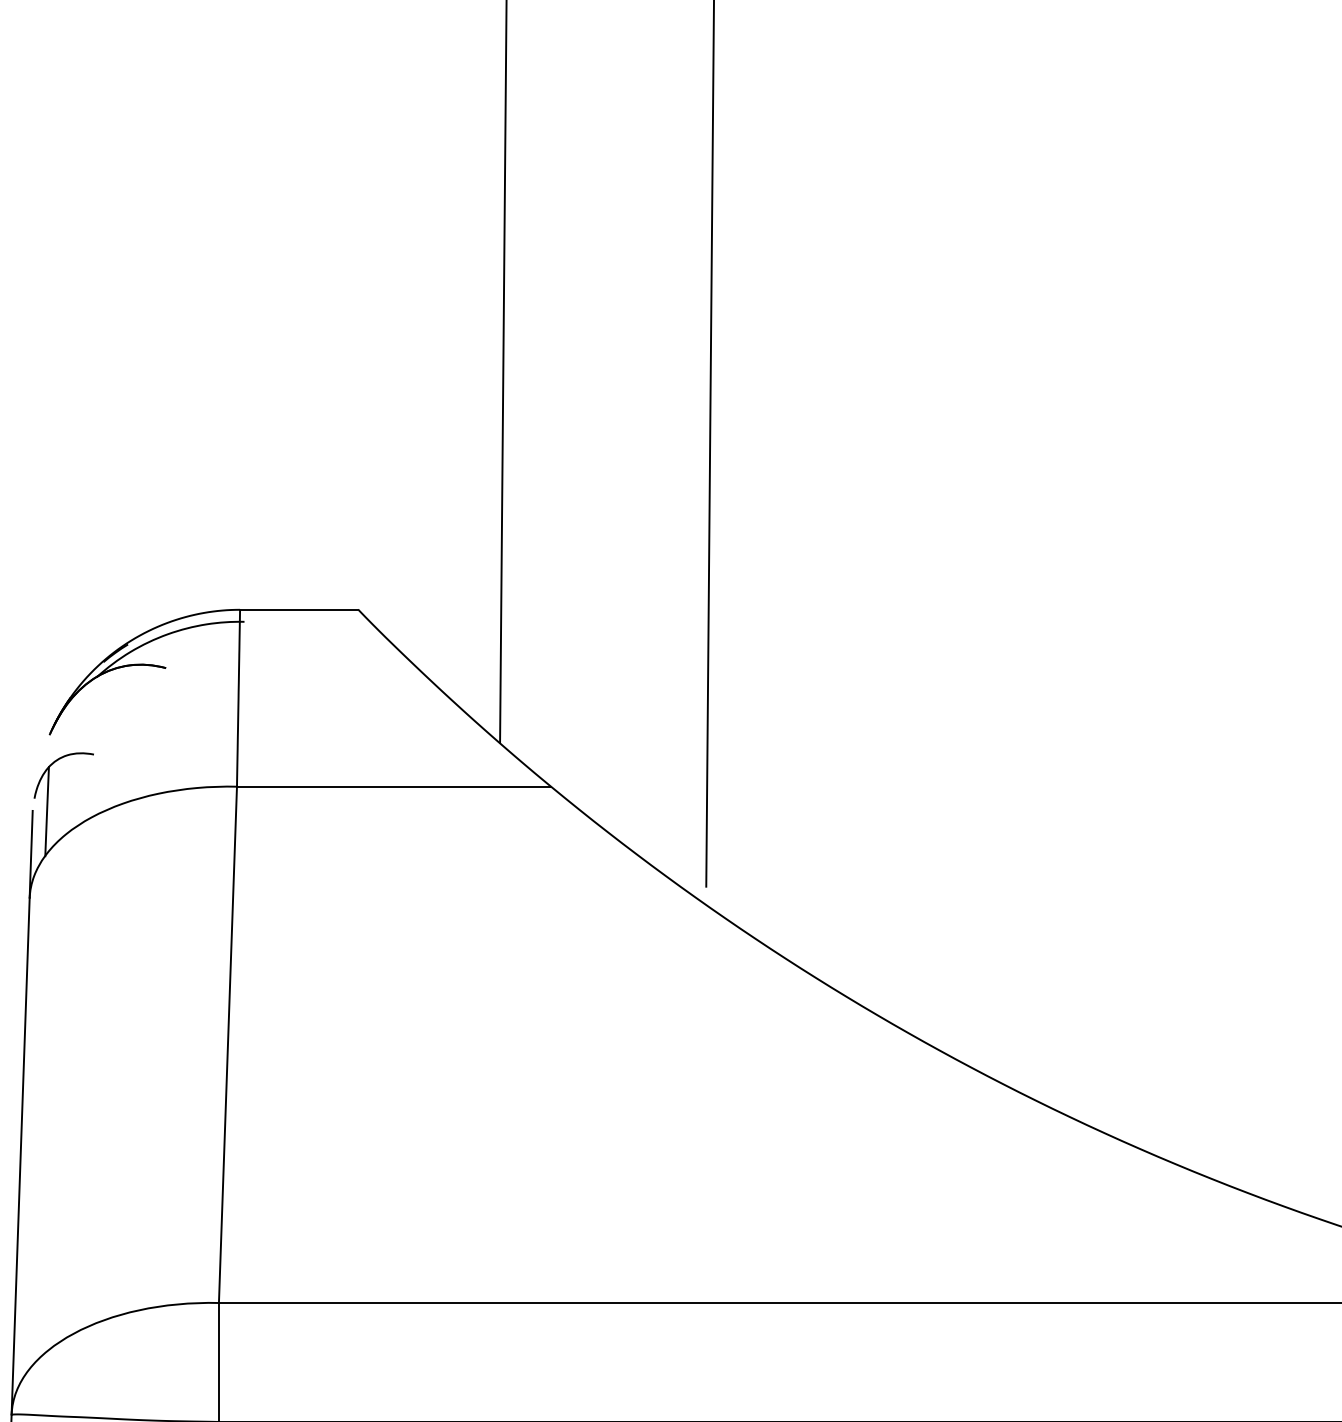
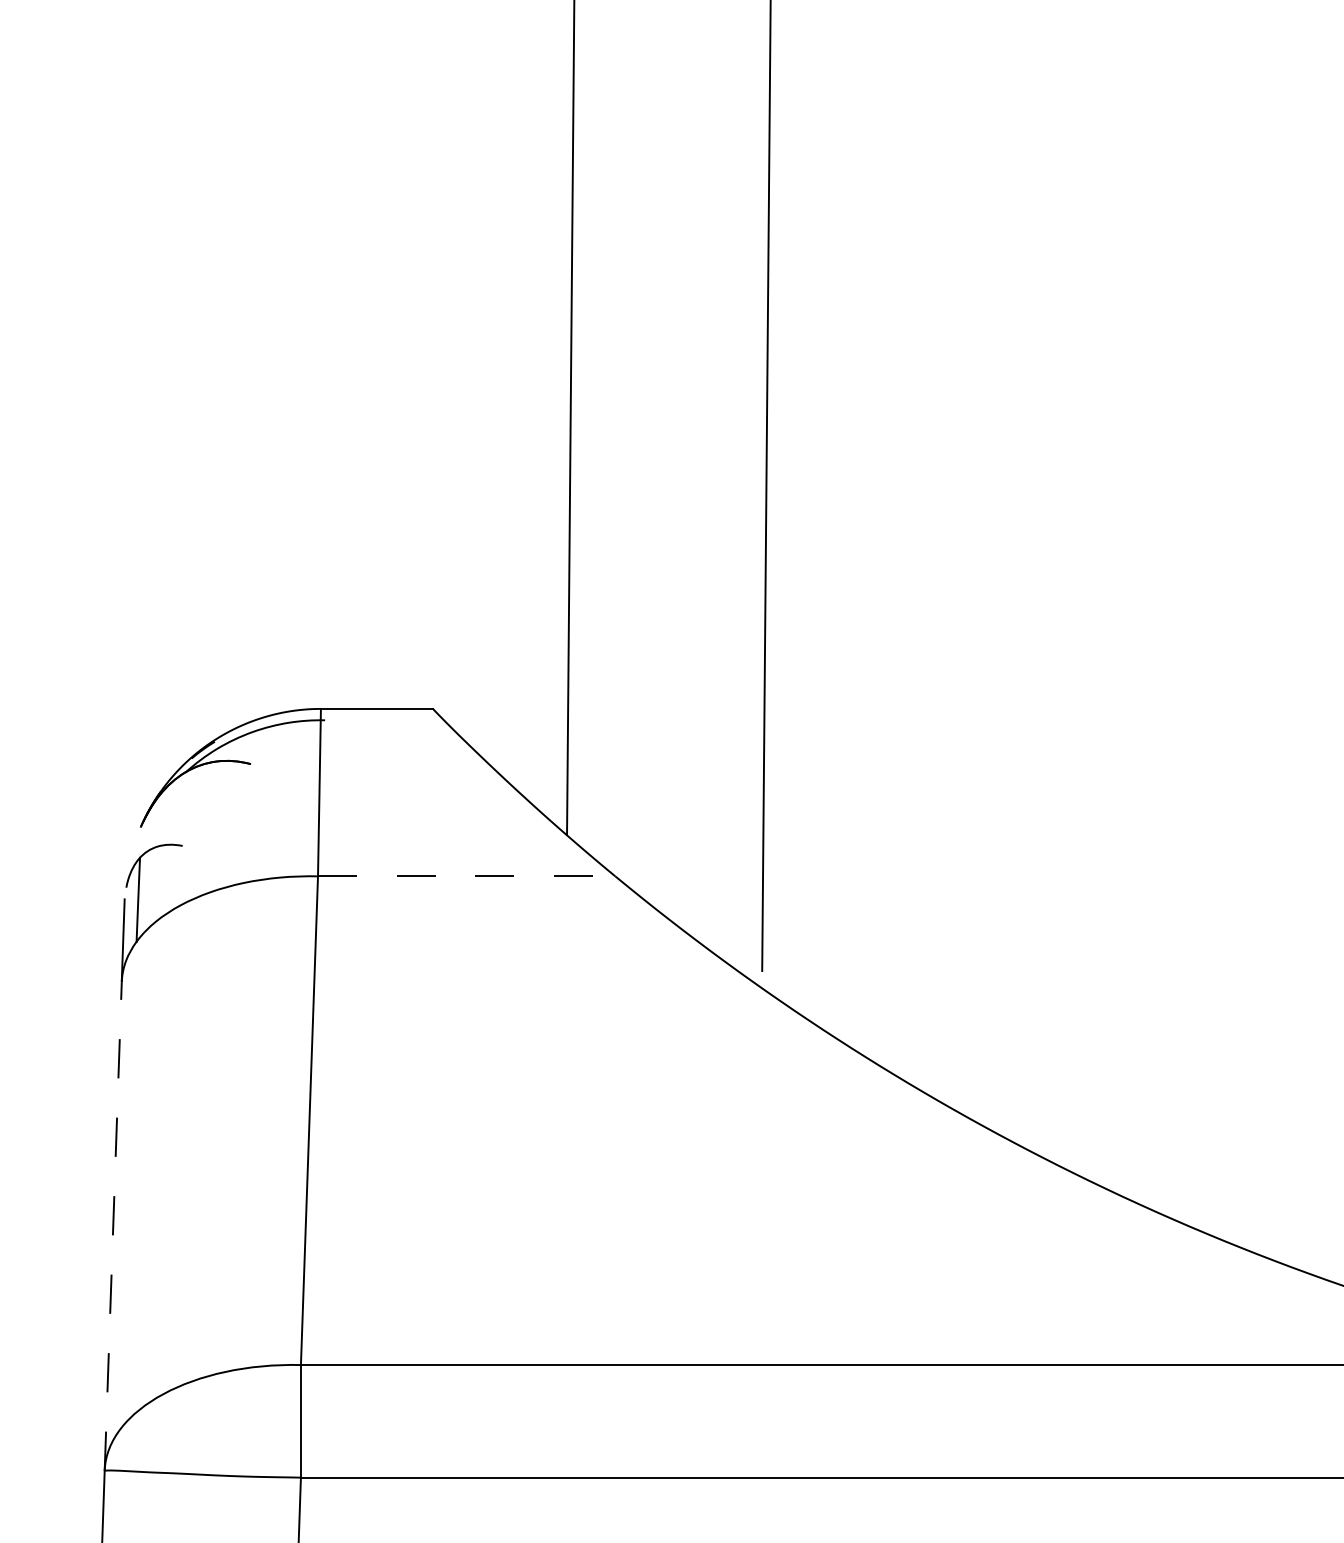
line: (393, 786) -> (466, 876), solid -> dashed
line: (20, 1156) -> (113, 1226), solid -> dashed

